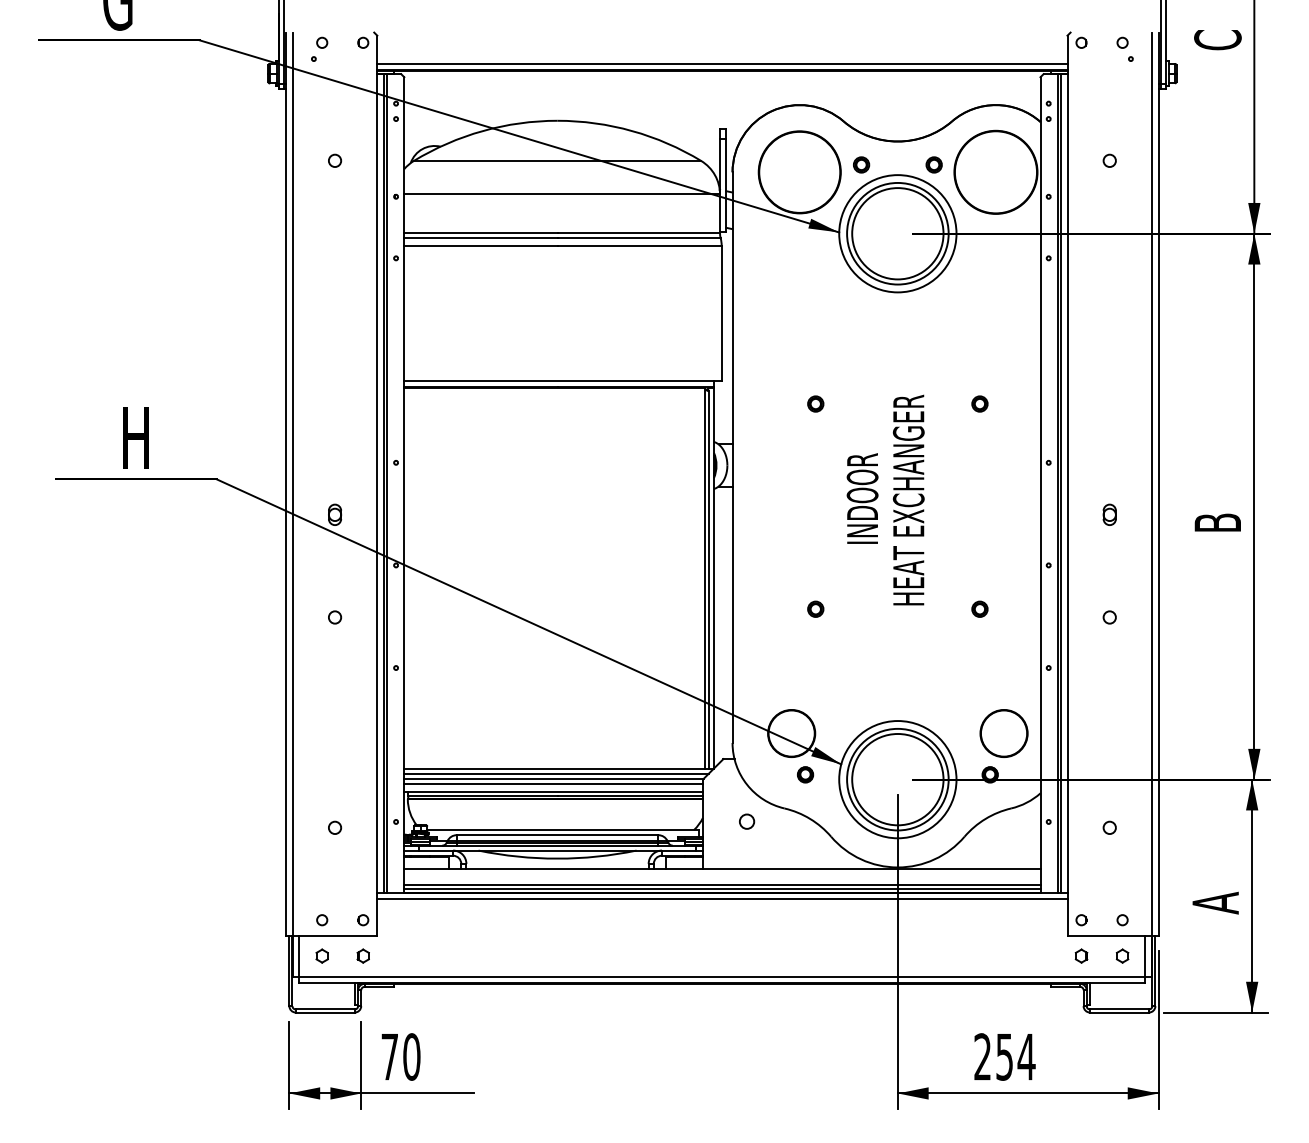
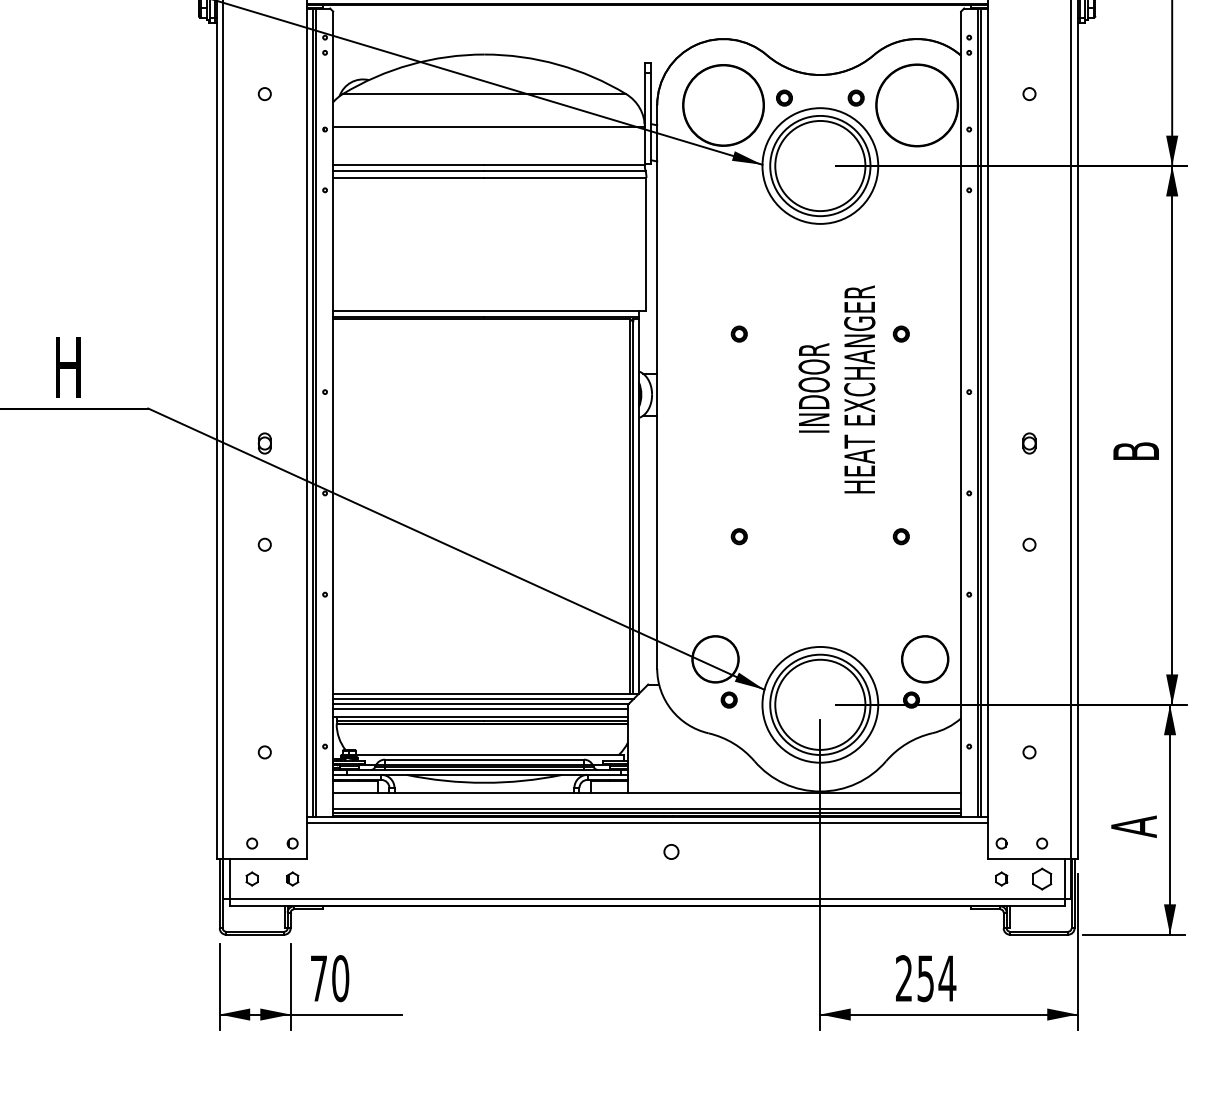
text: (885, 499) -> (836, 388), moved
circle: (747, 821) -> (671, 851), moved
part: (1122, 955) -> (1042, 878), size x1.6

